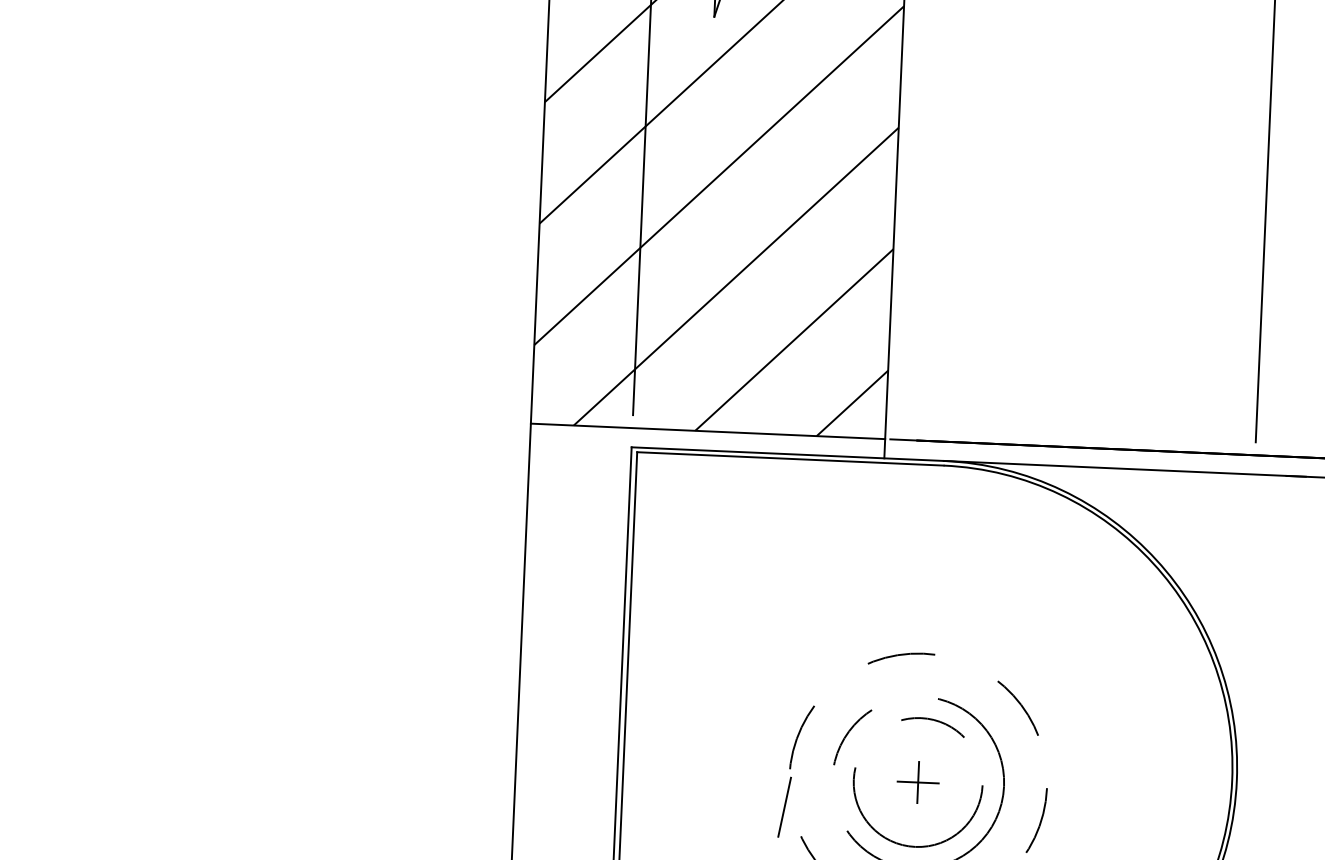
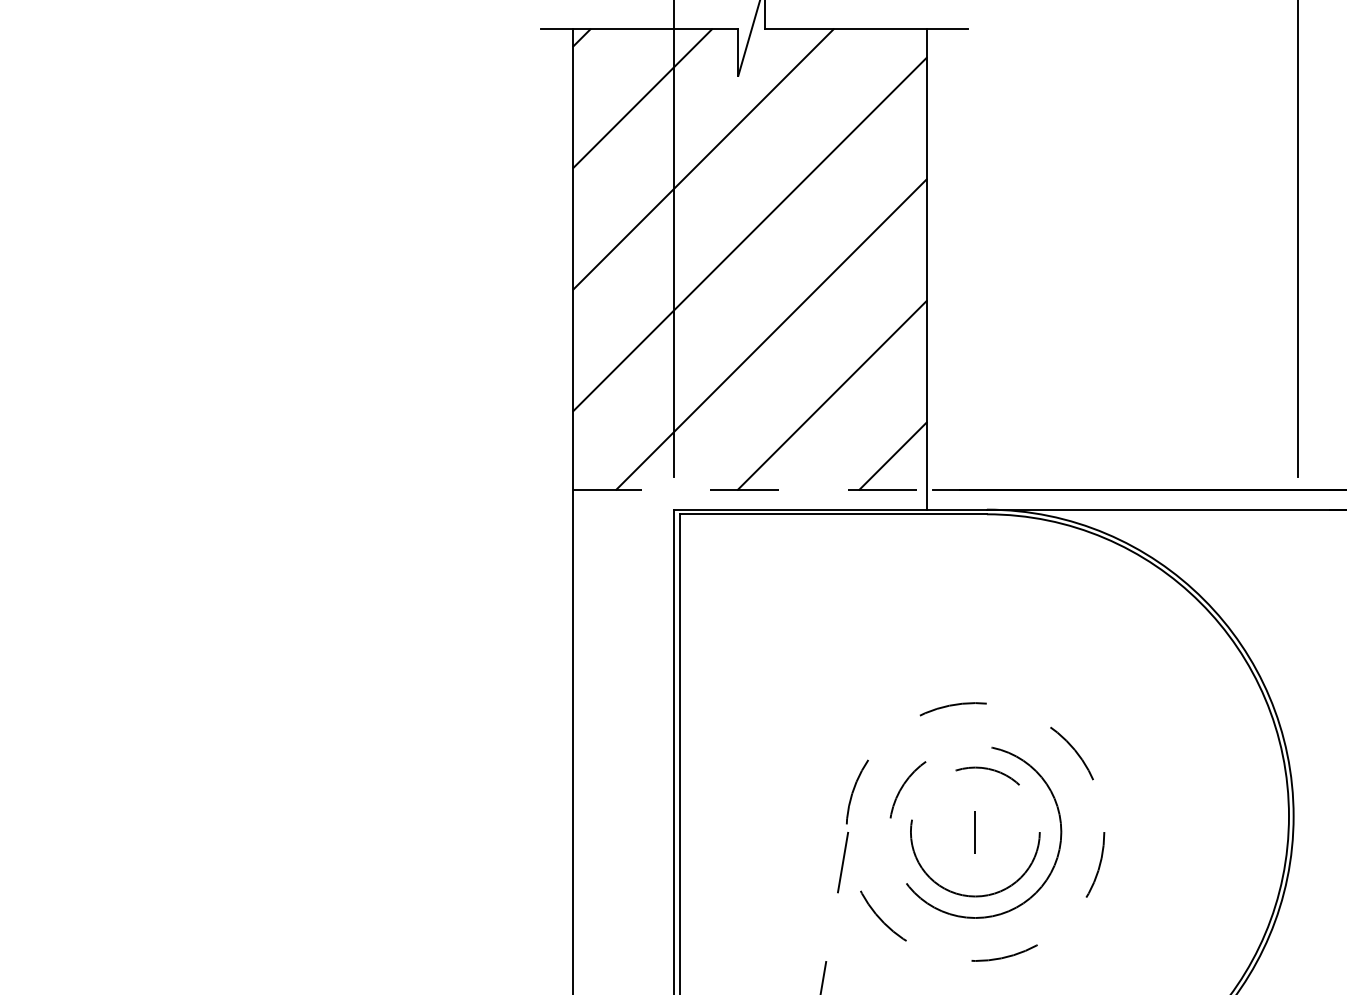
line: (708, 431) -> (750, 490), solid -> dashed
line: (917, 782) -> (974, 832), removed

